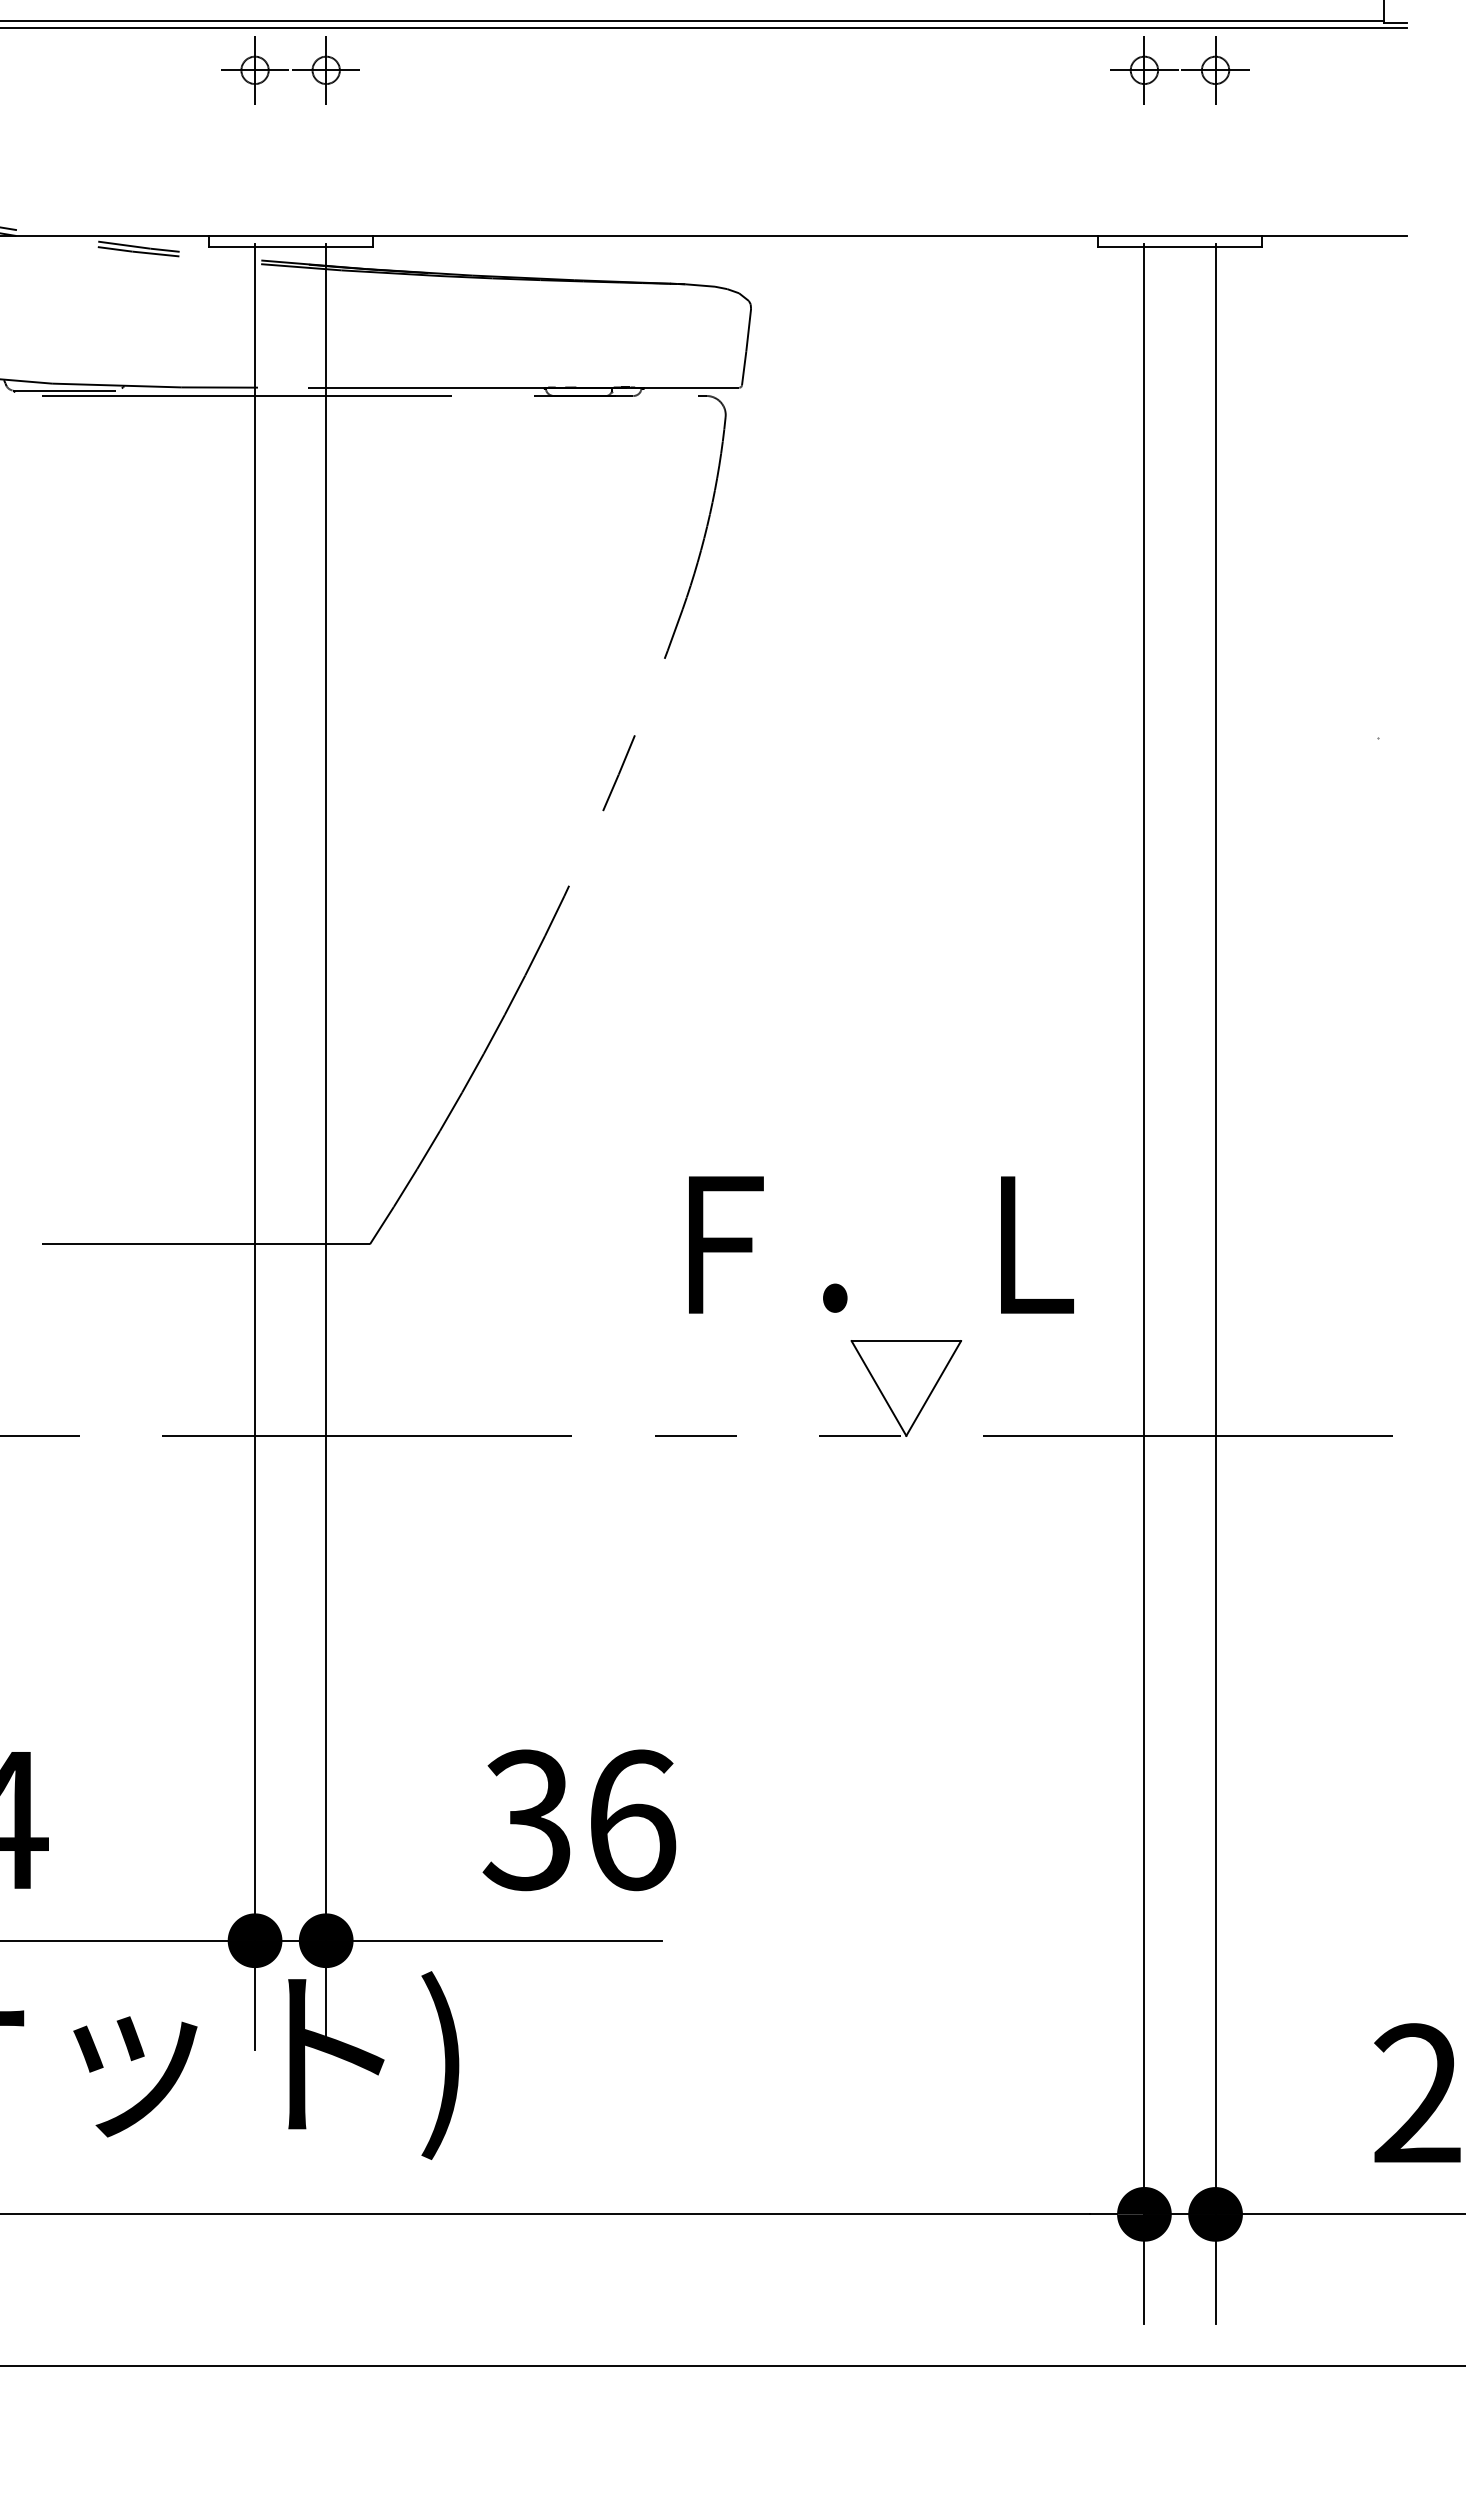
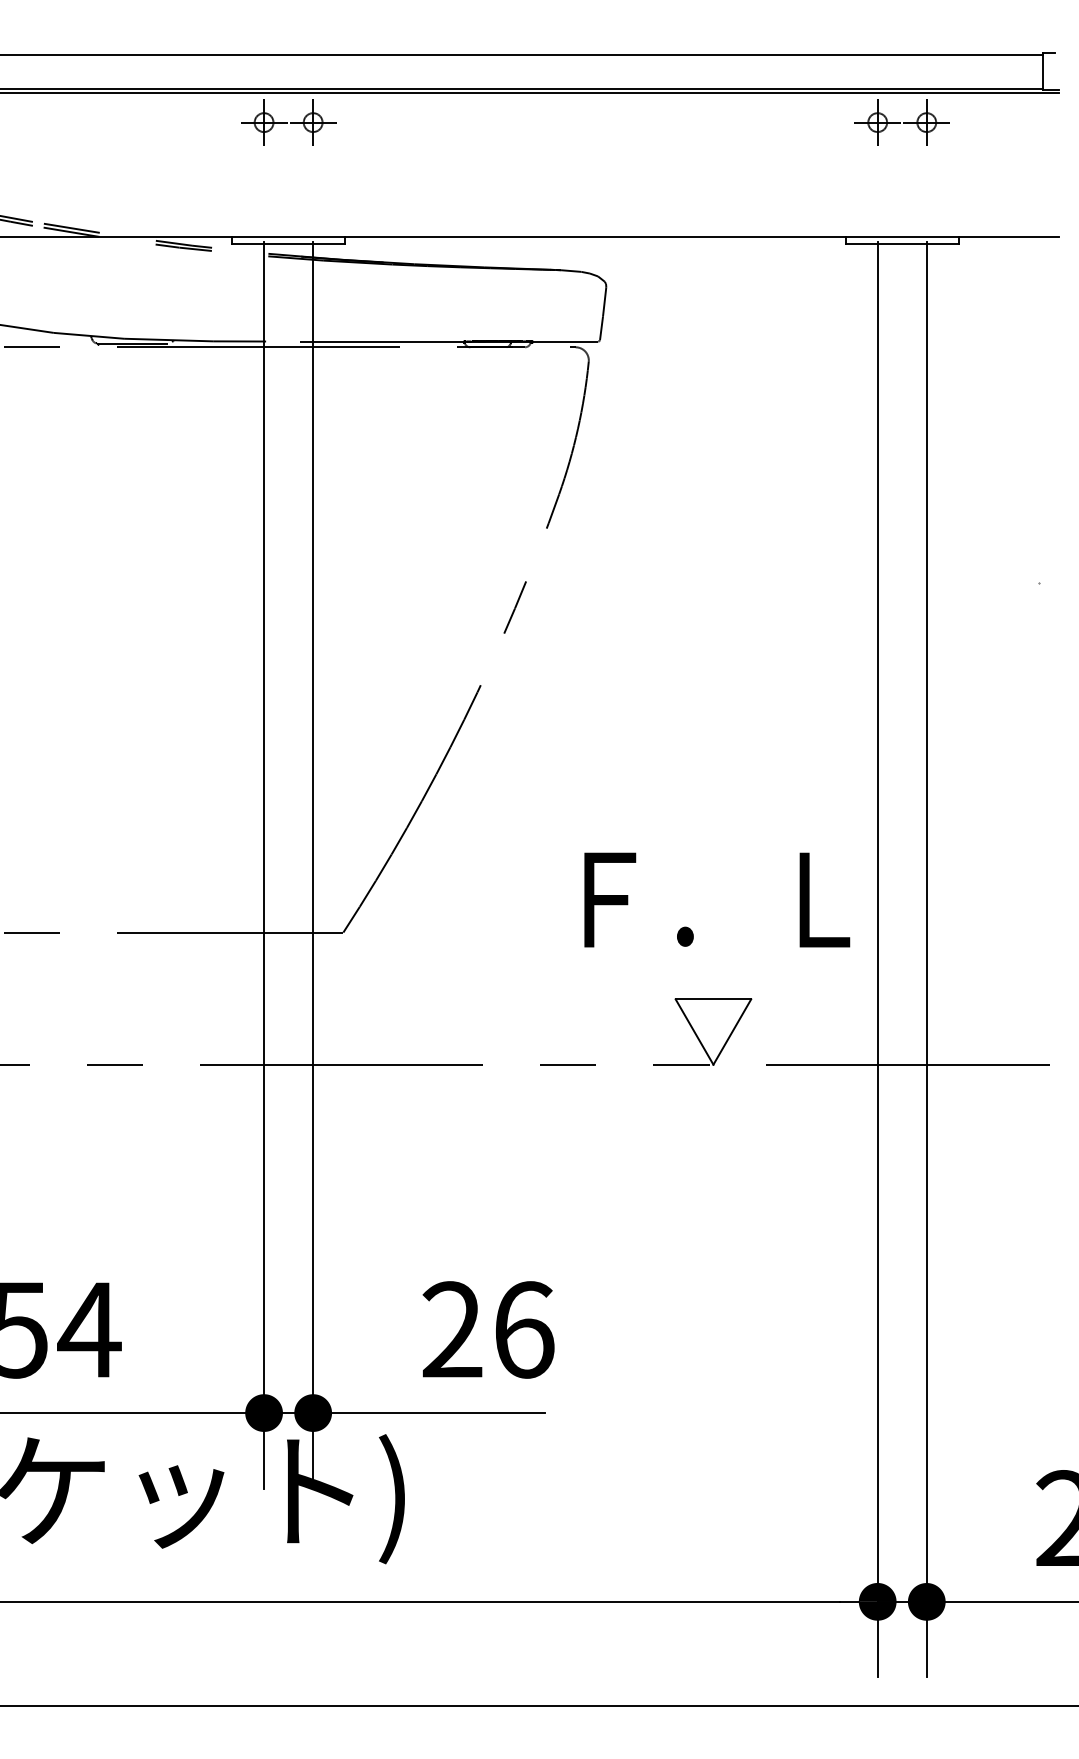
text: (881, 1244) -> (717, 899), moved
text: (526, 1819) -> (451, 1329), 36 -> 26

